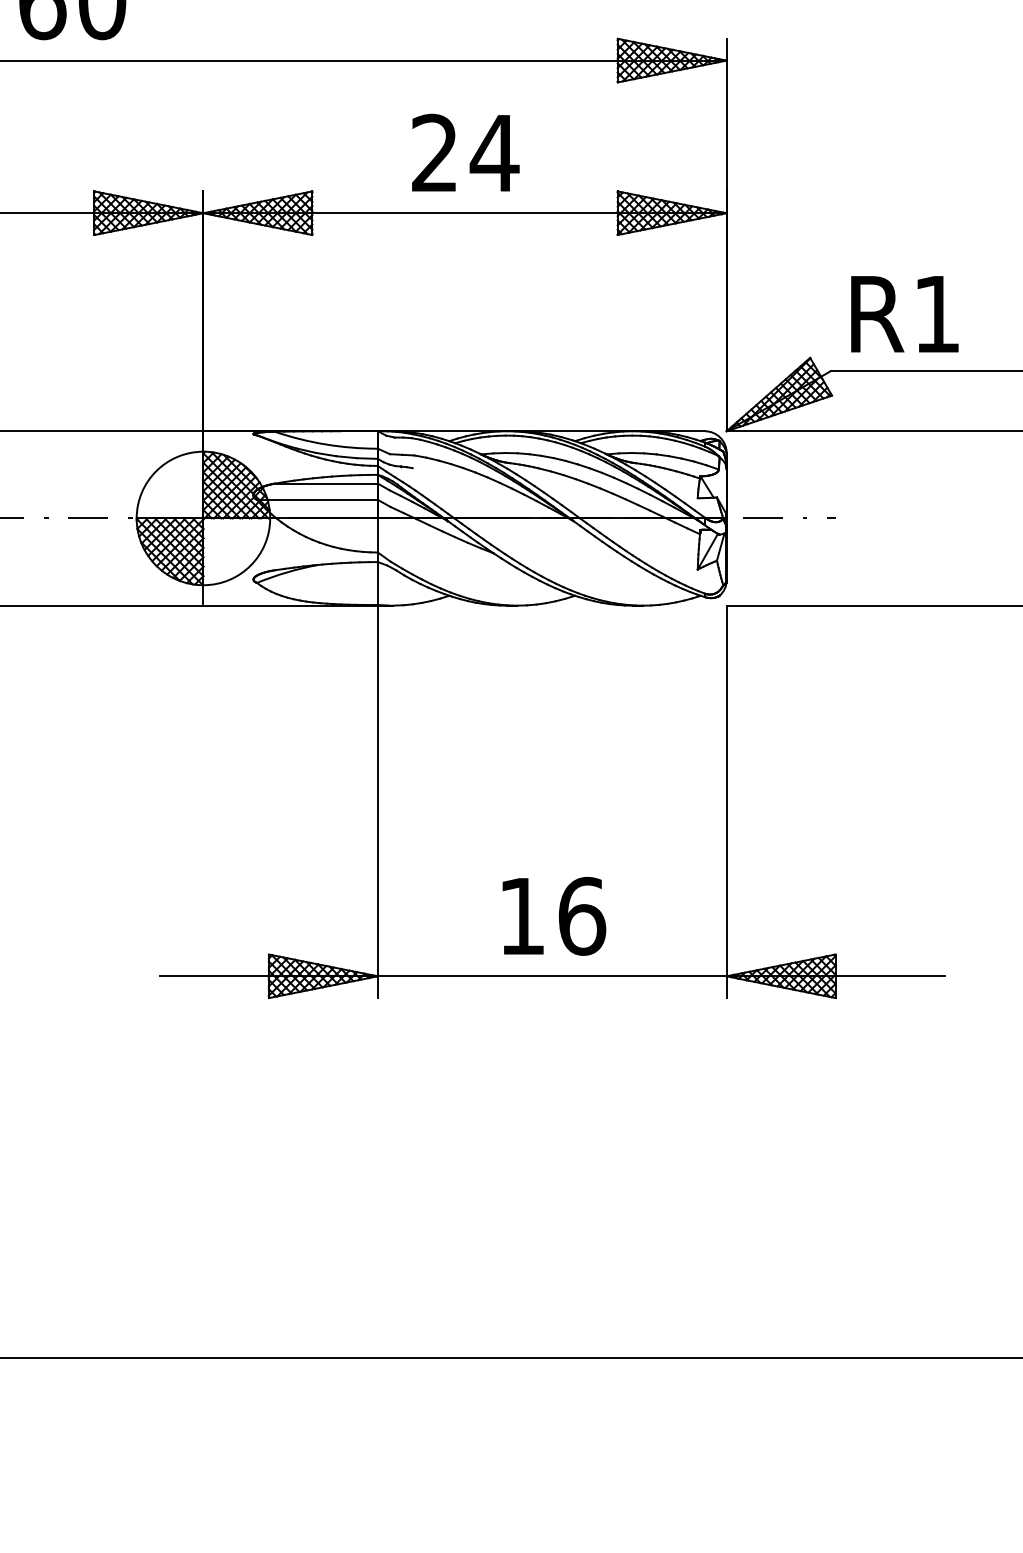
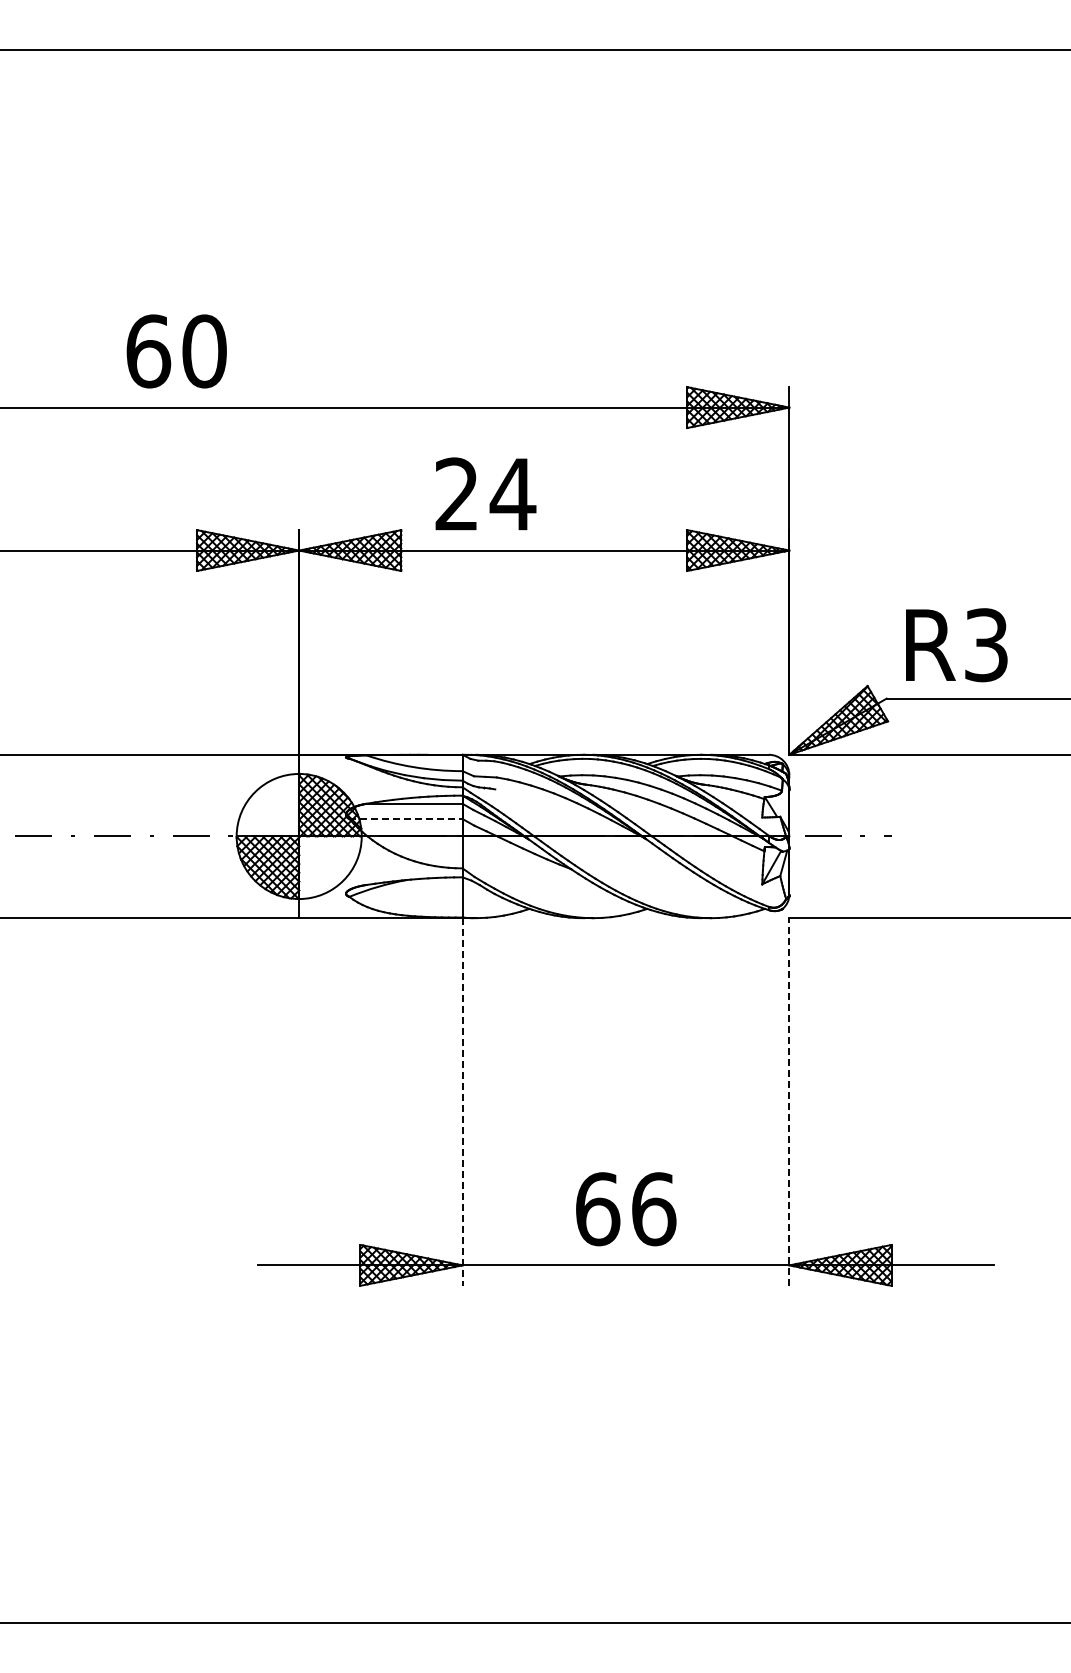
text: (465, 152) -> (485, 493), moved
text: (937, 314) -> (986, 645), R1 -> R3
line: (317, 500) -> (406, 819), solid -> dashed
line: (377, 802) -> (462, 1102), solid -> dashed
line: (726, 802) -> (789, 1102), solid -> dashed
text: (522, 916) -> (598, 1209), 16 -> 66

